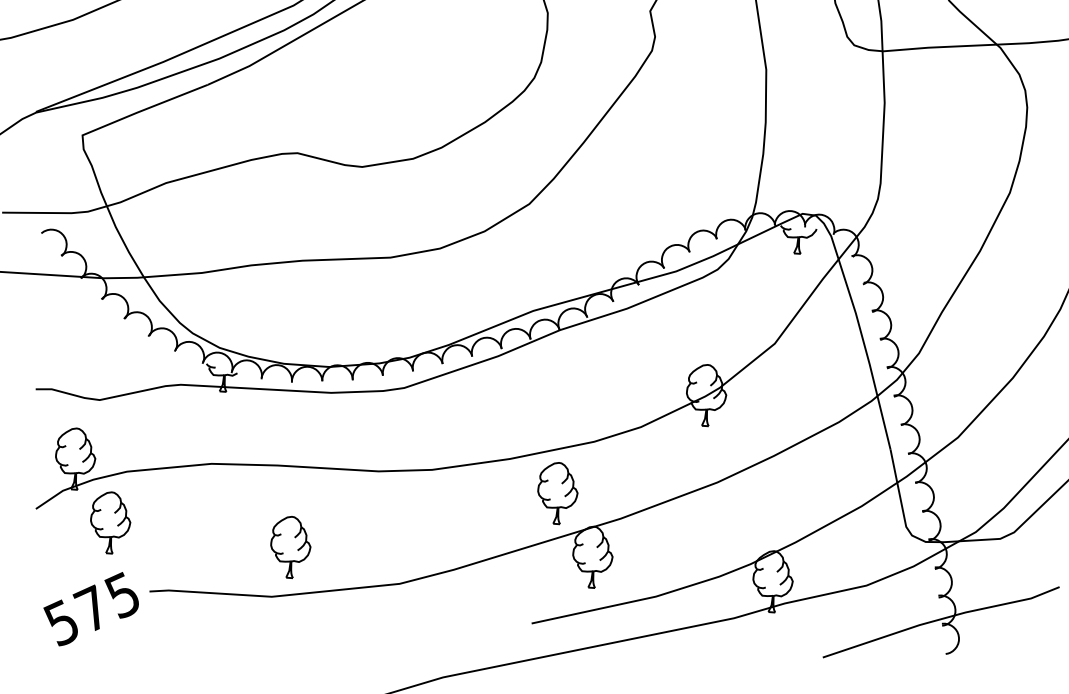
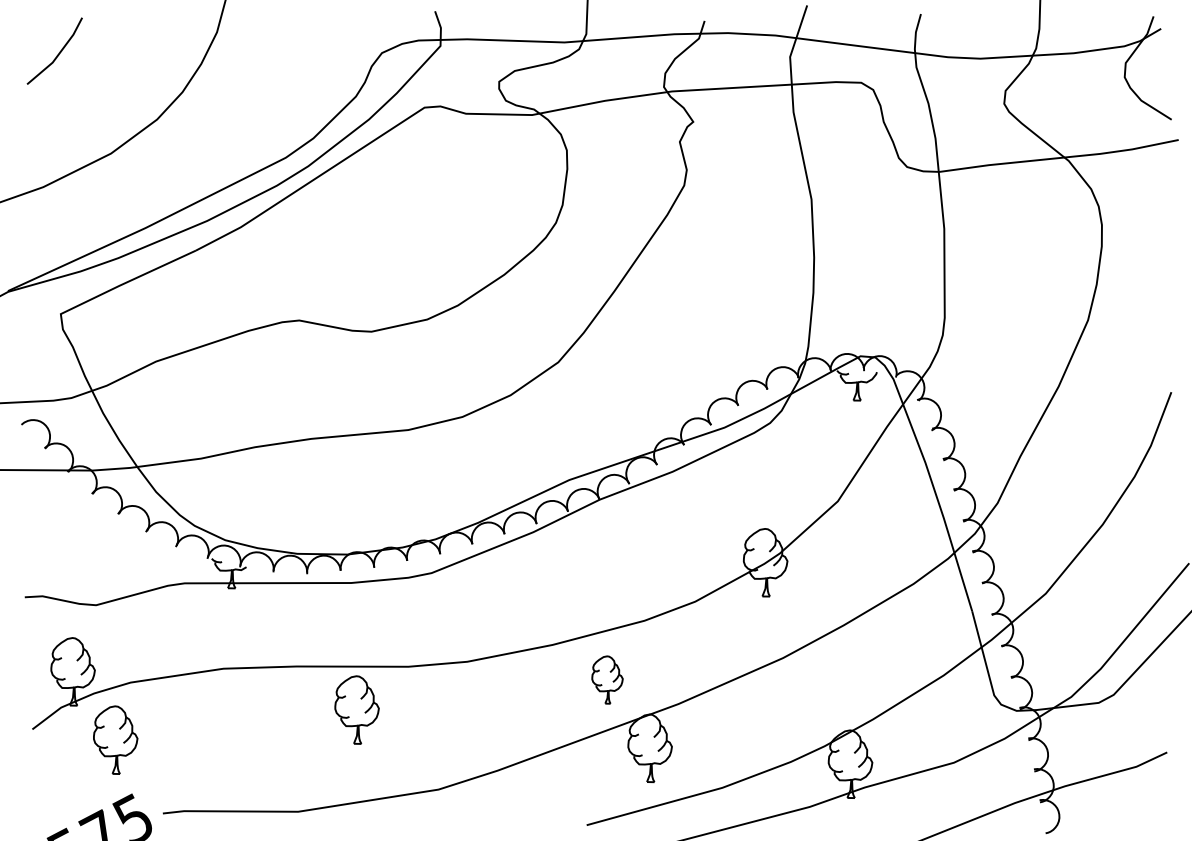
part: (557, 492) -> (607, 679), size x0.7
part: (290, 546) -> (356, 709), moved

